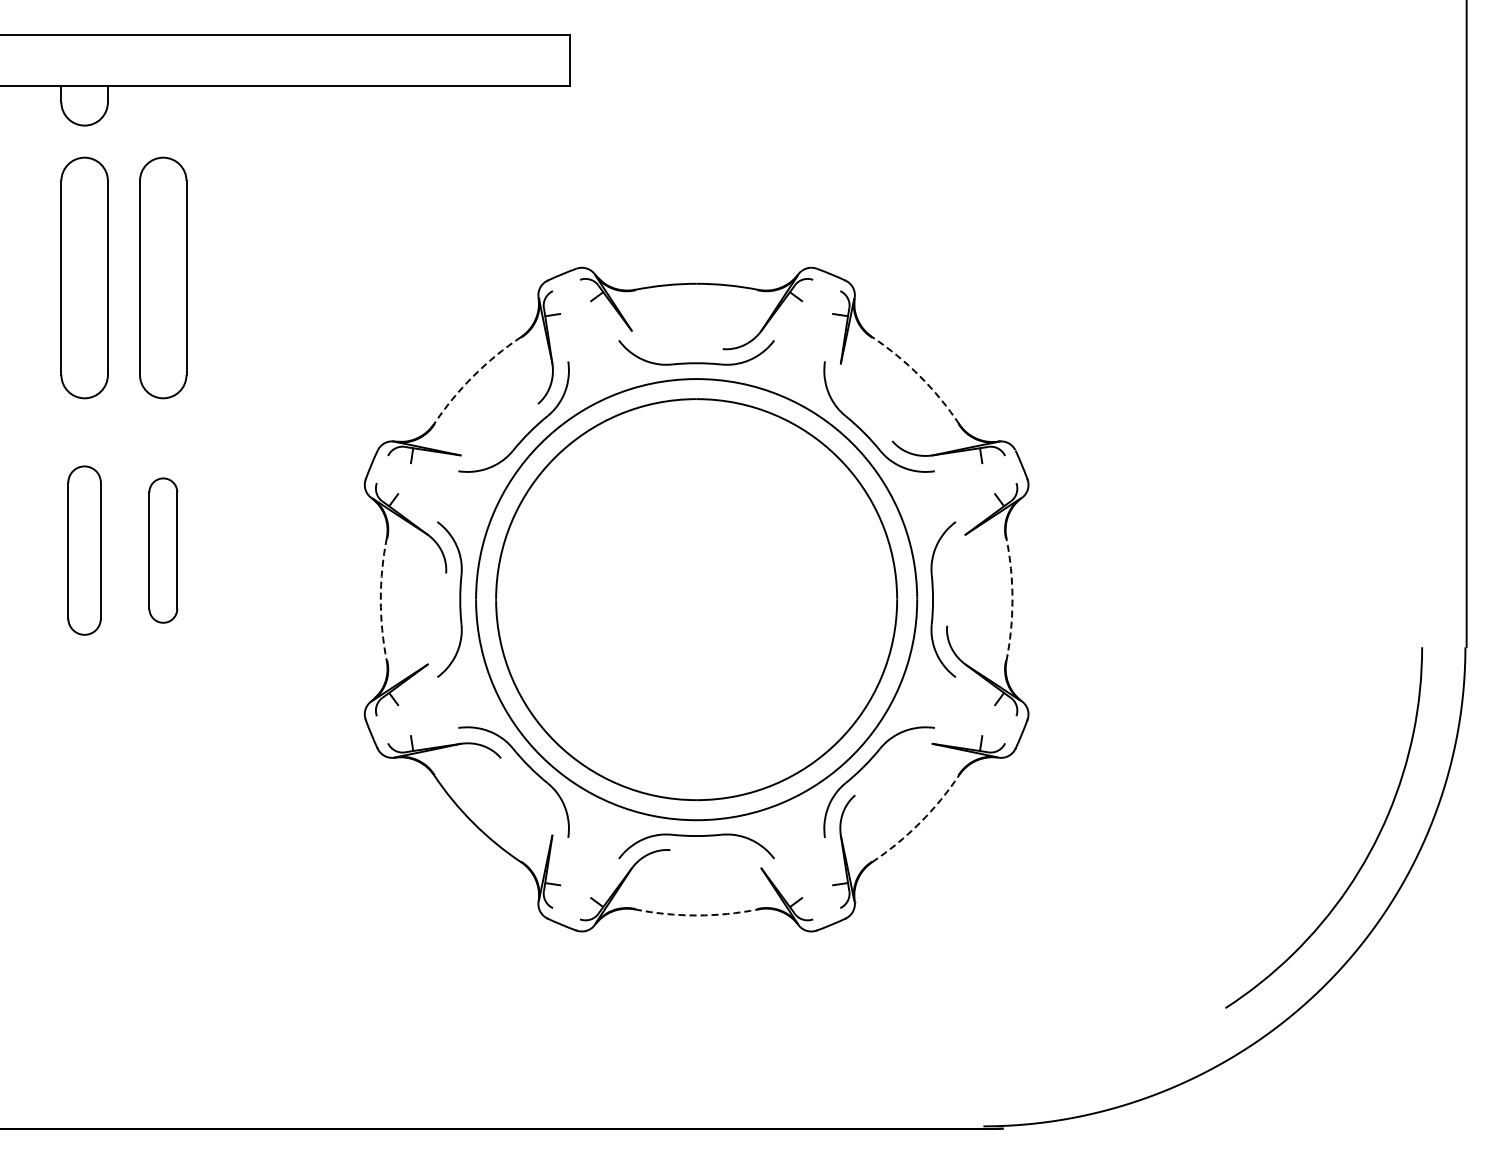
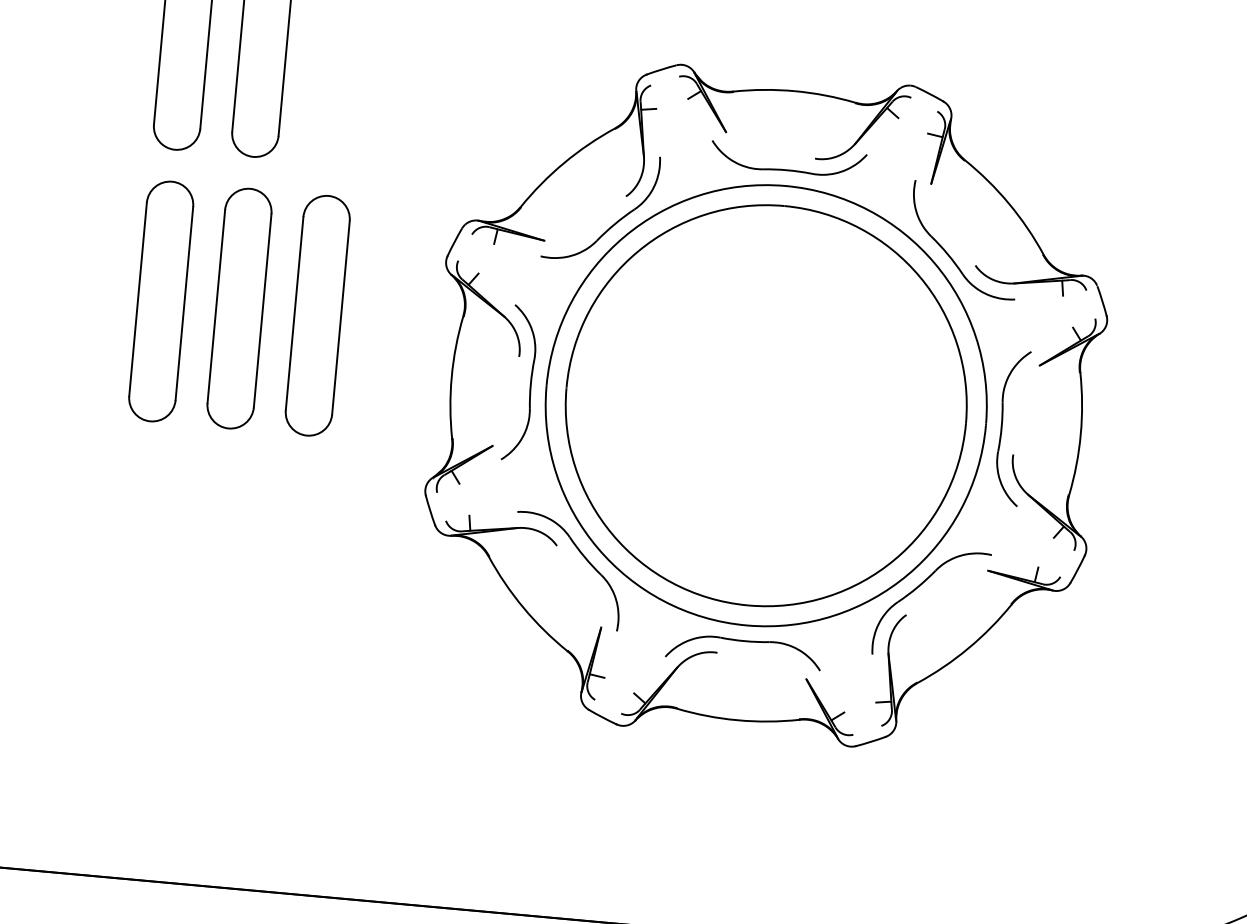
arc: (473, 376) -> (564, 163), dashed -> solid
arc: (919, 376) -> (1008, 203), dashed -> solid
part: (84, 550) -> (161, 301), size x1.43
part: (163, 550) -> (239, 308), size x1.67
part: (241, 550) -> (317, 315), added
arc: (380, 599) -> (451, 376), dashed -> solid
arc: (1012, 599) -> (1080, 434), dashed -> solid
arc: (919, 822) -> (968, 647), dashed -> solid
arc: (696, 915) -> (737, 720), dashed -> solid

